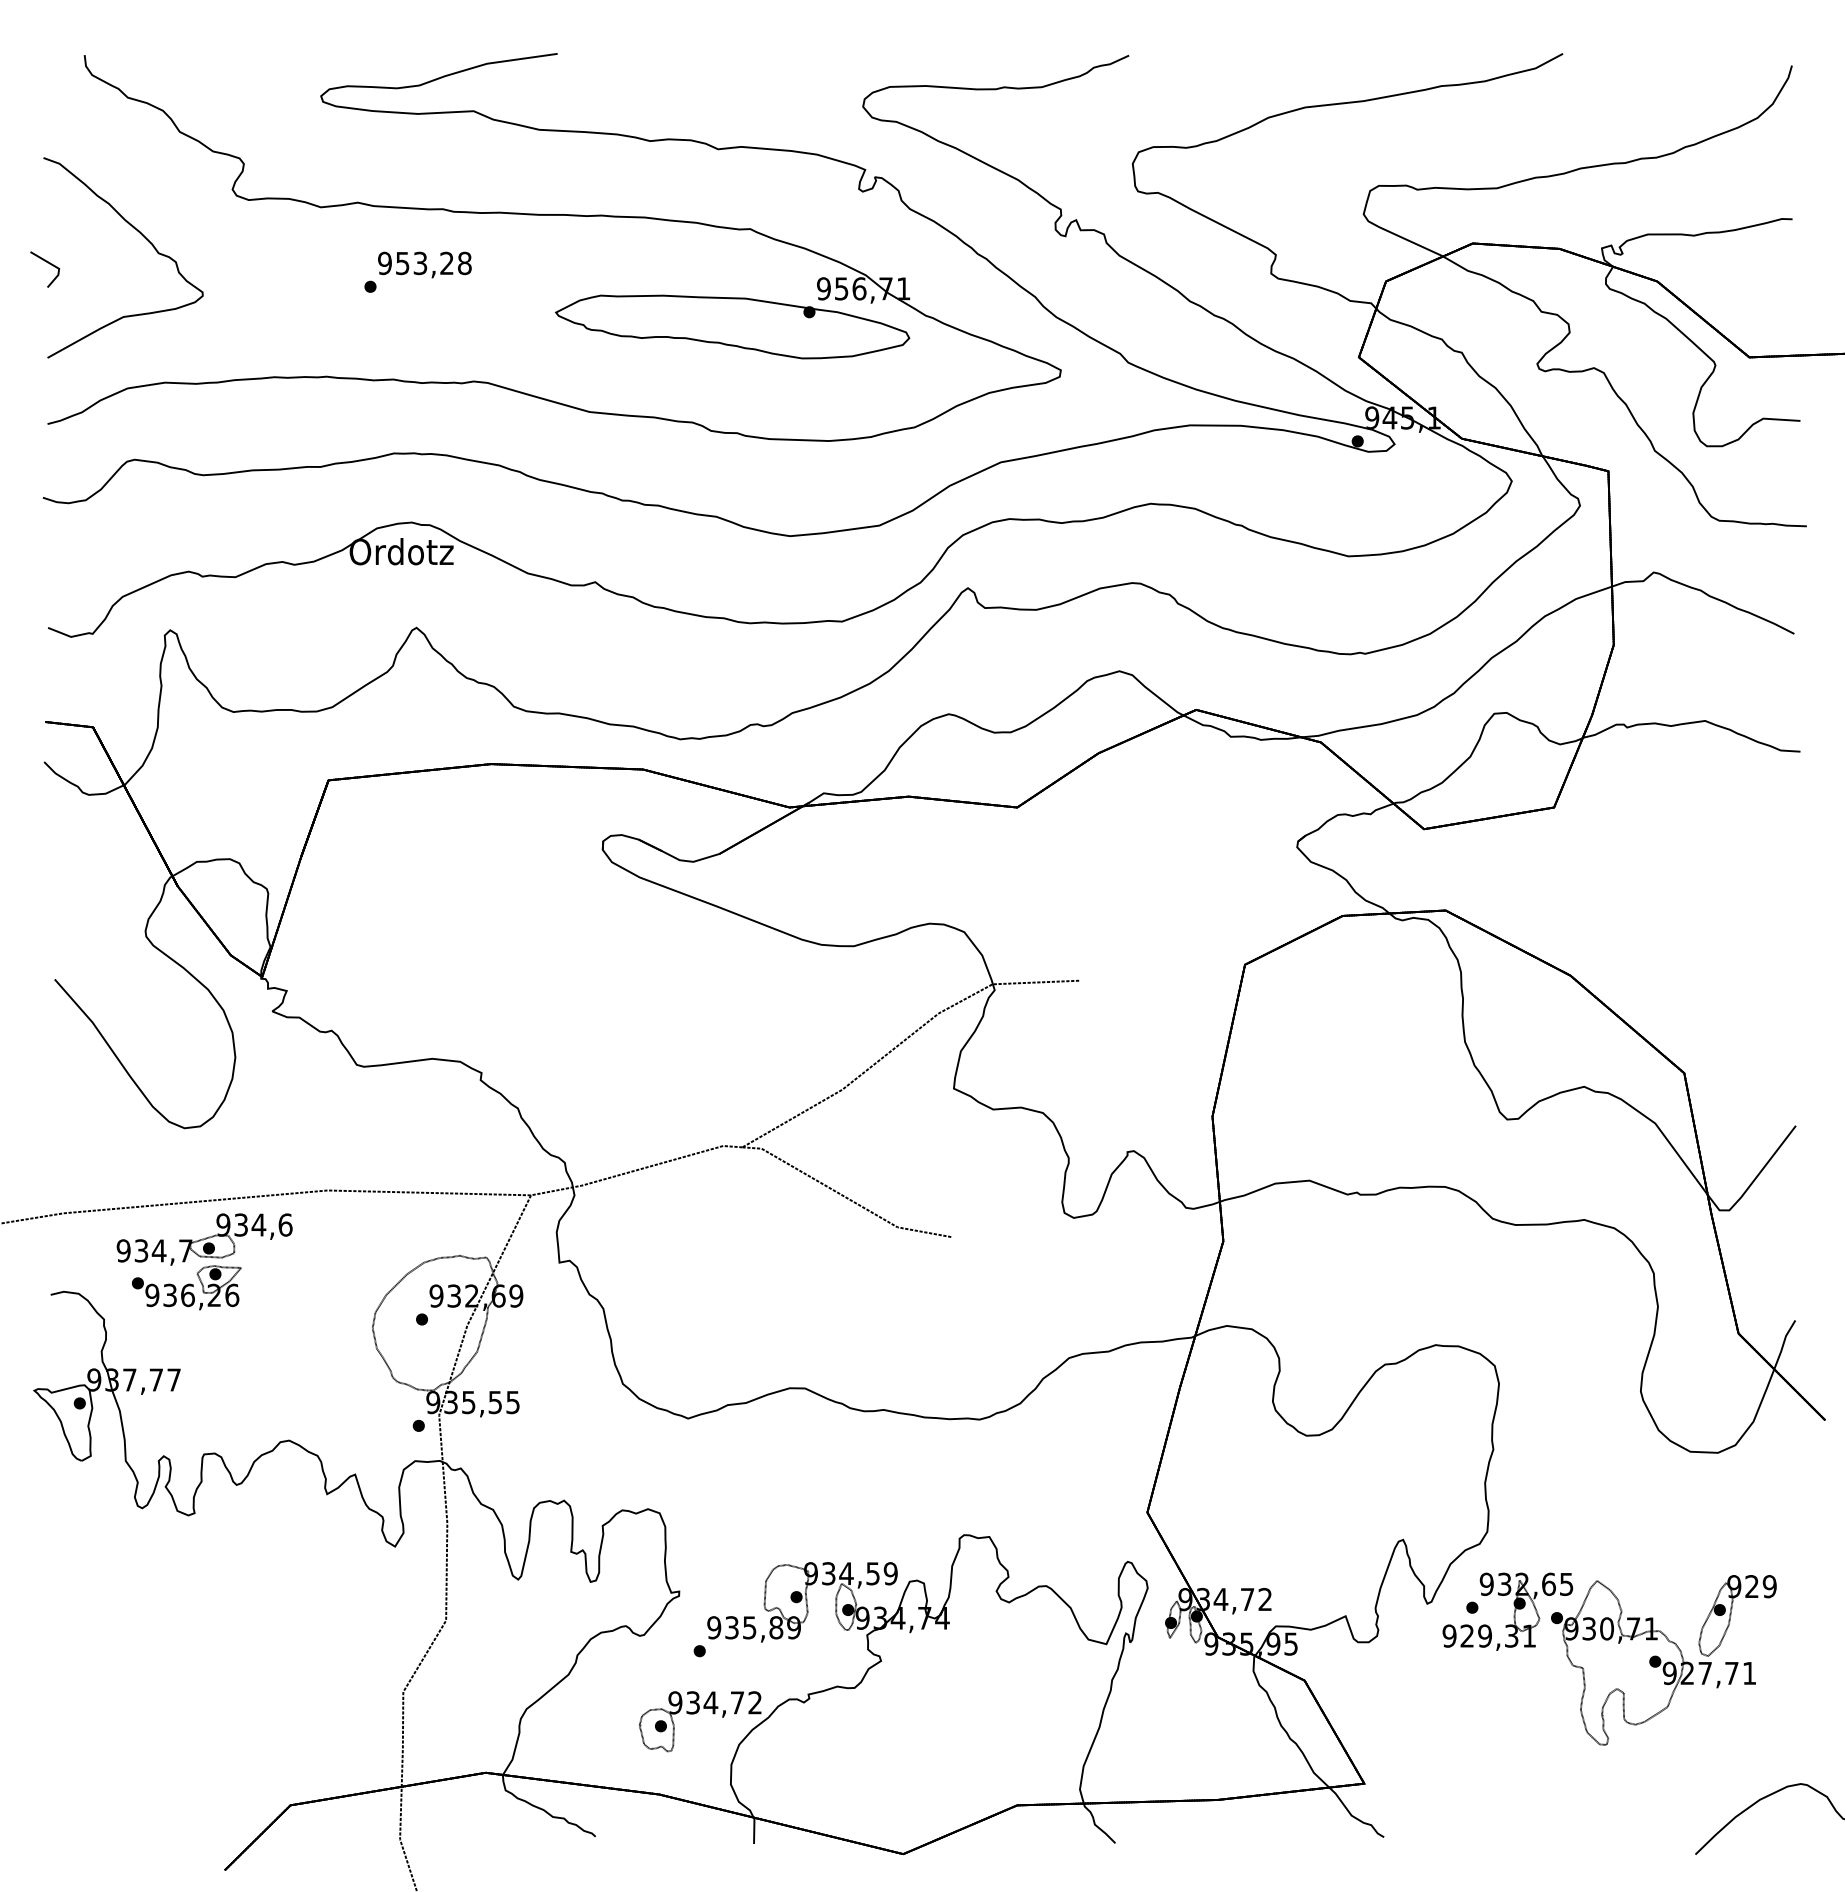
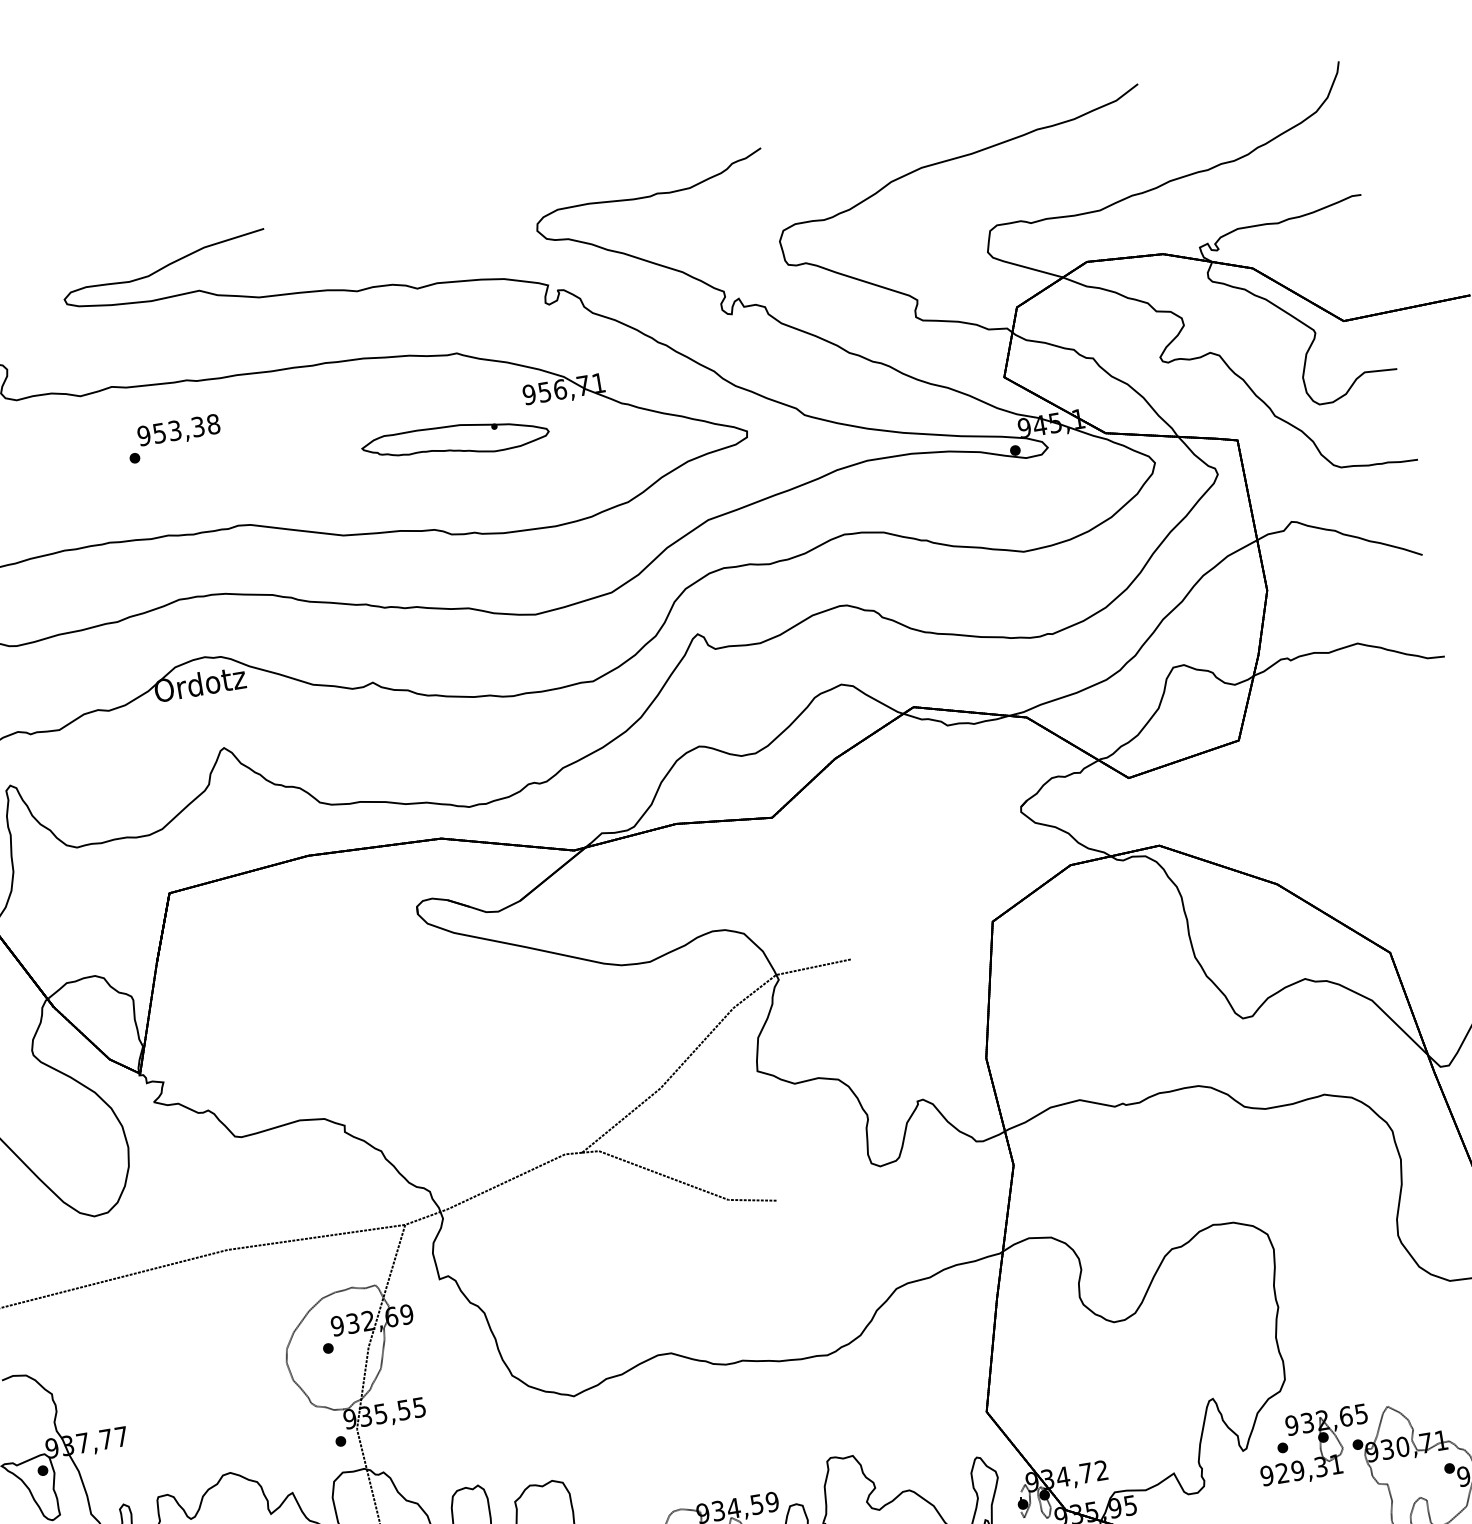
text: (446, 263) -> (197, 427), 953,28 -> 953,38
part: (732, 326) -> (455, 440), size x0.6
part: (204, 1261) -> (130, 1329), removed

